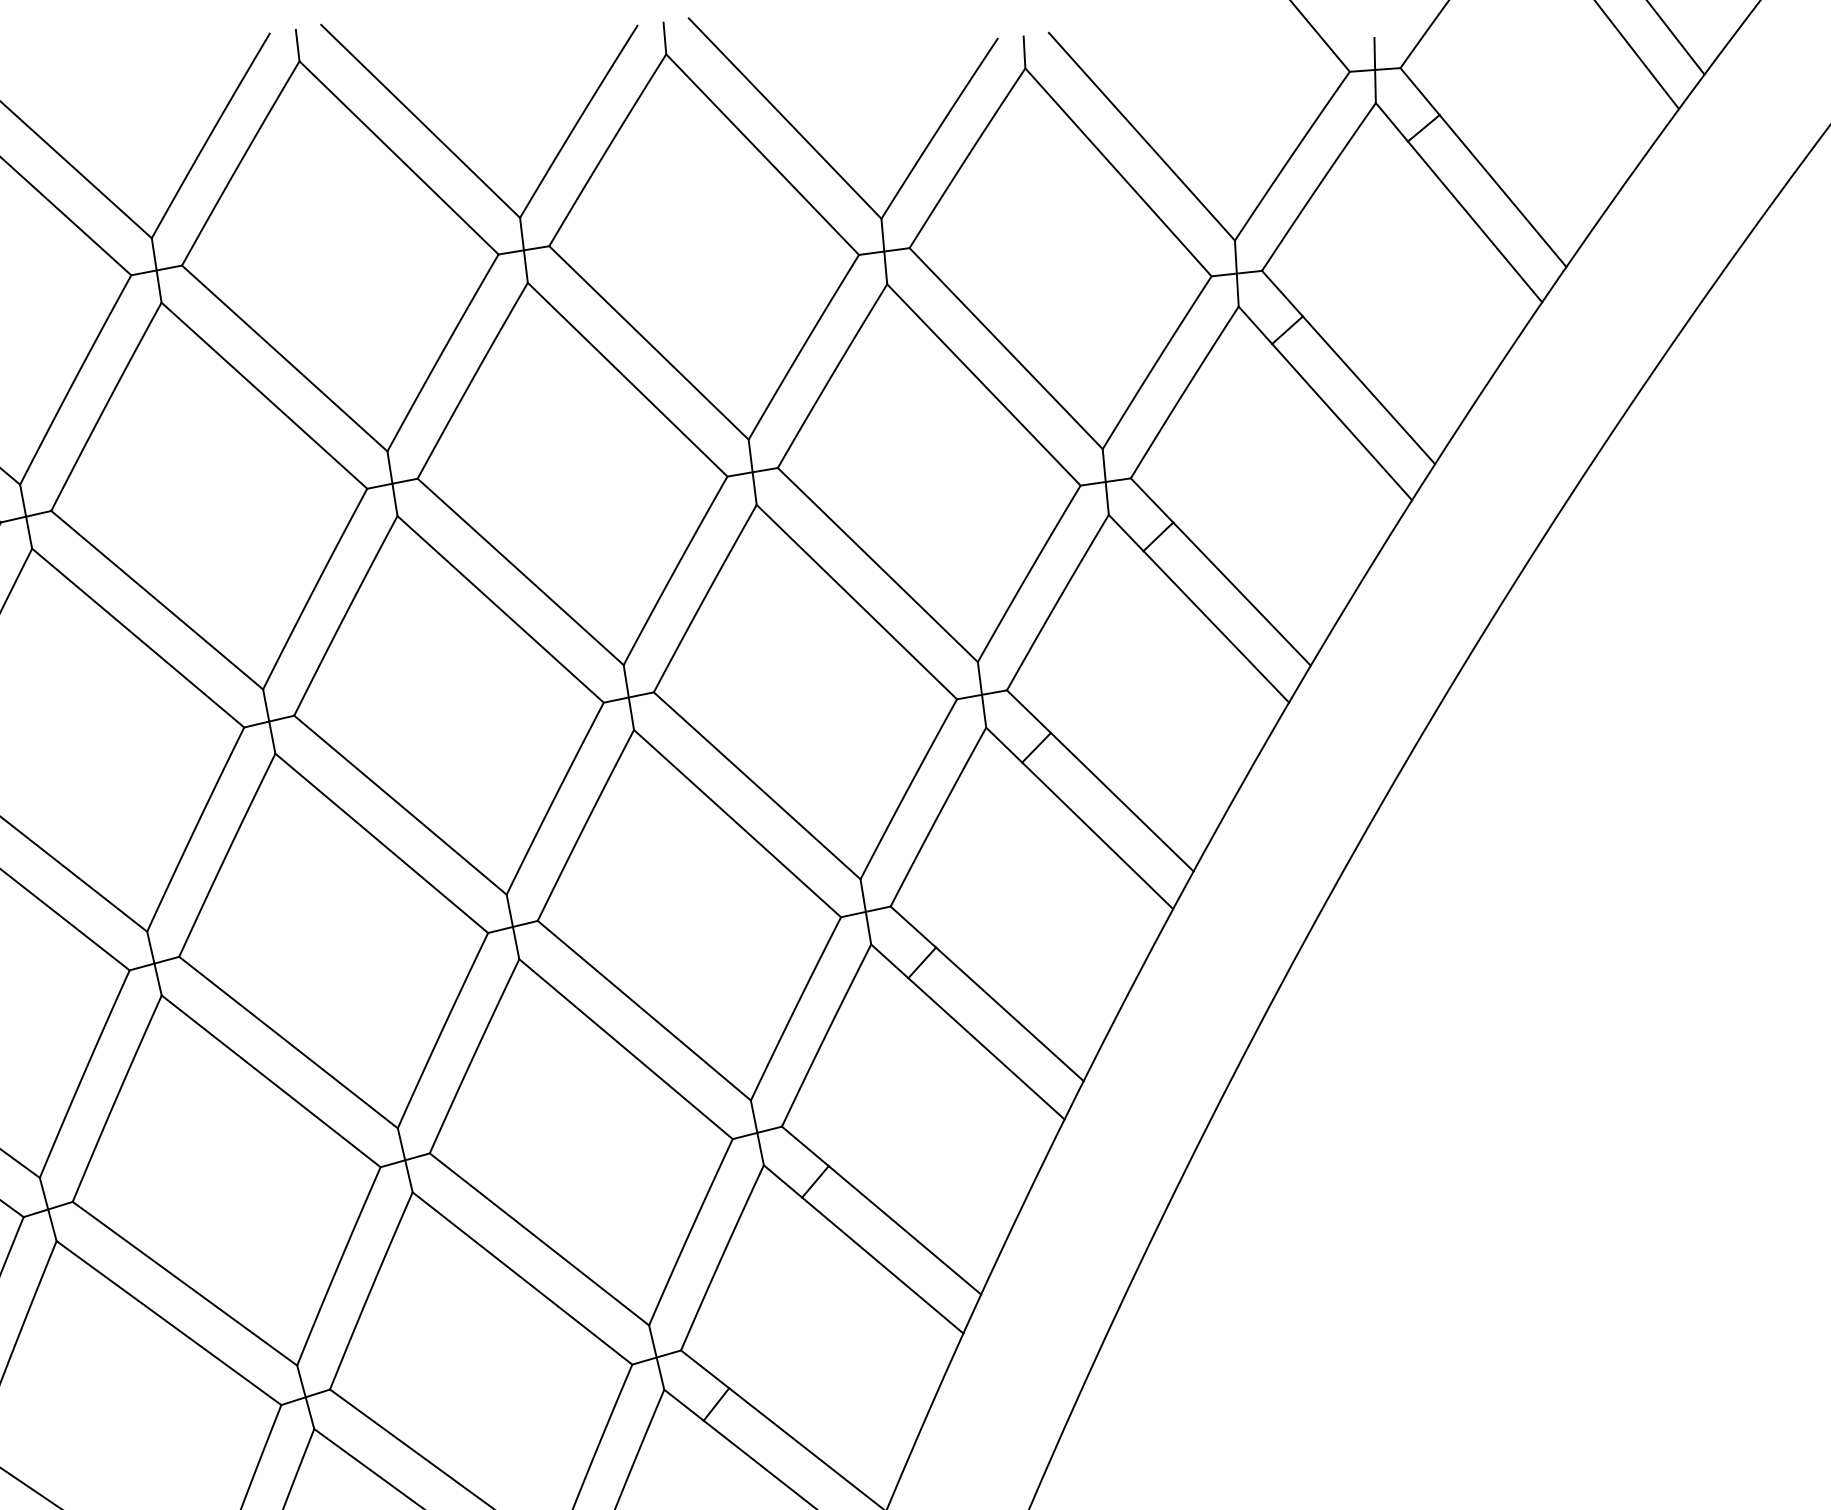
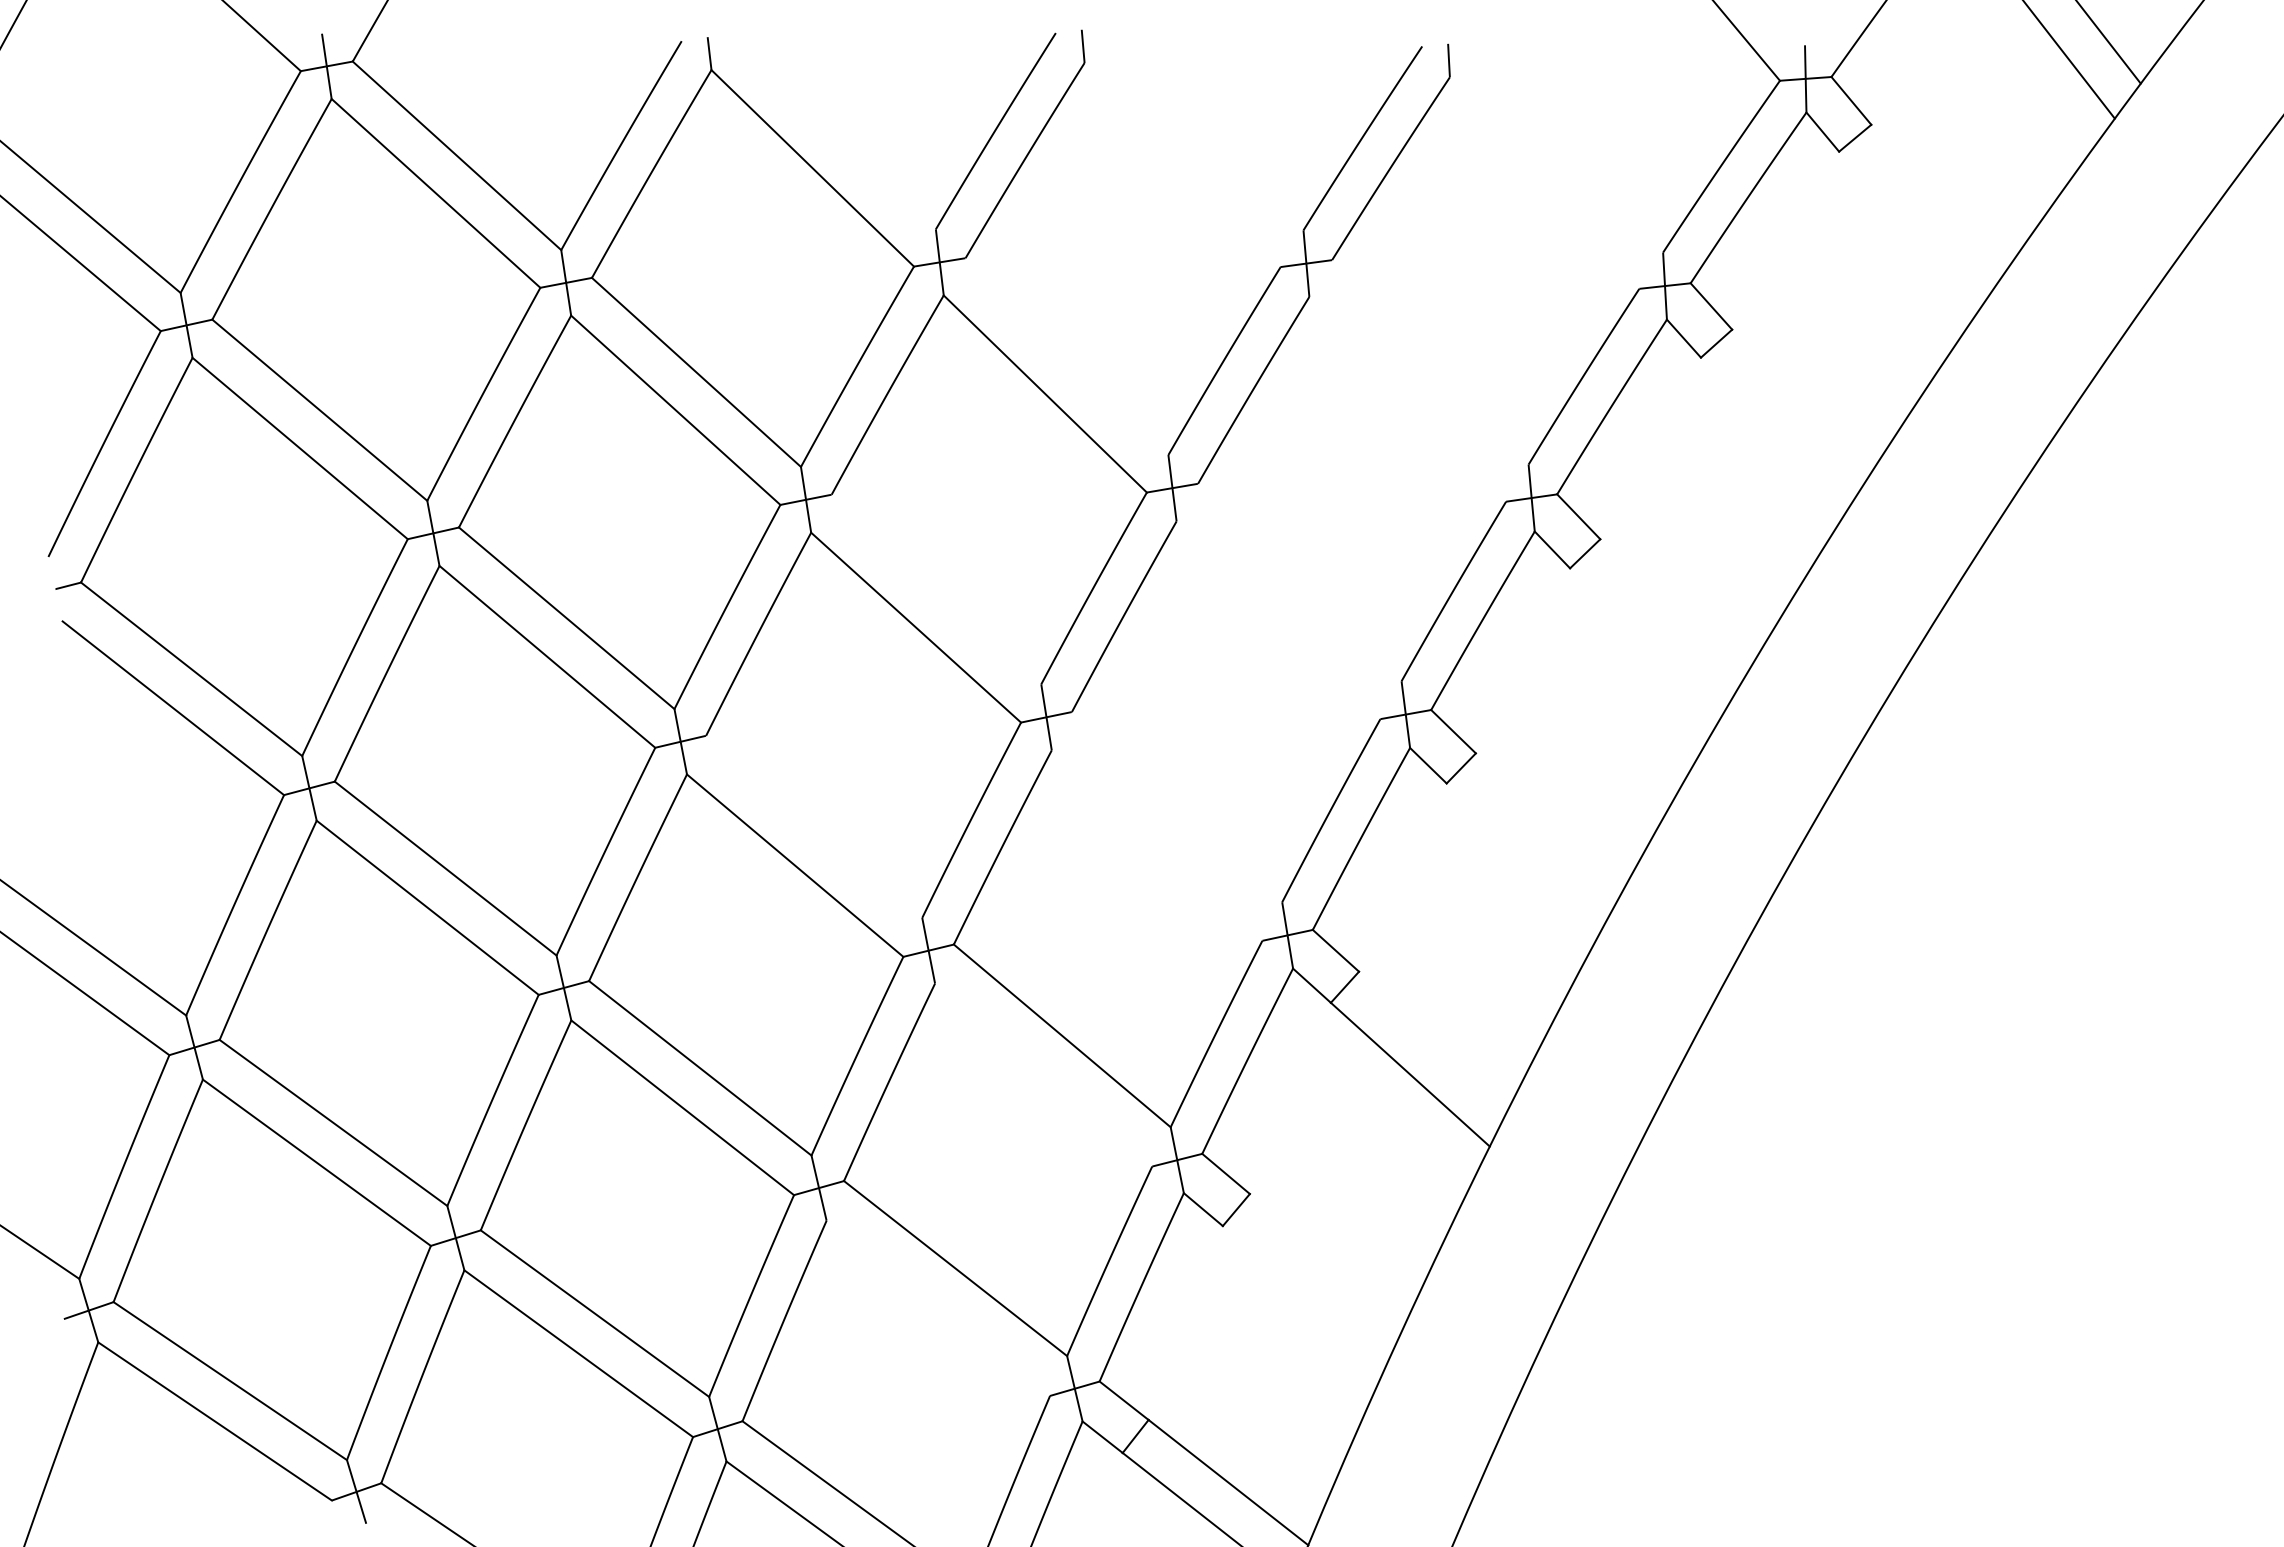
line: (785, 118) -> (1205, 128), removed
line: (420, 121) -> (834, 131), removed
line: (1141, 136) -> (1568, 146), removed
line: (762, 155) -> (1182, 165), removed
line: (1118, 171) -> (1544, 182), removed
line: (1502, 190) -> (1935, 201), removed
line: (1475, 221) -> (1907, 233), removed
line: (648, 342) -> (1066, 356), removed
line: (1006, 348) -> (1430, 362), removed
line: (983, 384) -> (1407, 398), removed
line: (1369, 390) -> (1799, 404), removed
line: (1341, 421) -> (1771, 436), removed
line: (877, 565) -> (1299, 582), removed
line: (520, 571) -> (936, 589), removed
line: (1242, 593) -> (1670, 611), removed
line: (856, 602) -> (1278, 620), removed
line: (1216, 626) -> (1644, 645), removed
line: (756, 785) -> (1176, 806), removed
line: (1122, 801) -> (1548, 823), removed
line: (400, 804) -> (814, 826), removed
line: (736, 823) -> (1156, 845), removed
line: (1097, 835) -> (1523, 857), removed
line: (1010, 1014) -> (1434, 1039), removed
line: (625, 1048) -> (1043, 1074), removed
line: (904, 1230) -> (1326, 1259), removed
line: (882, 1265) -> (1304, 1295), removed
line: (522, 1277) -> (938, 1307), removed

